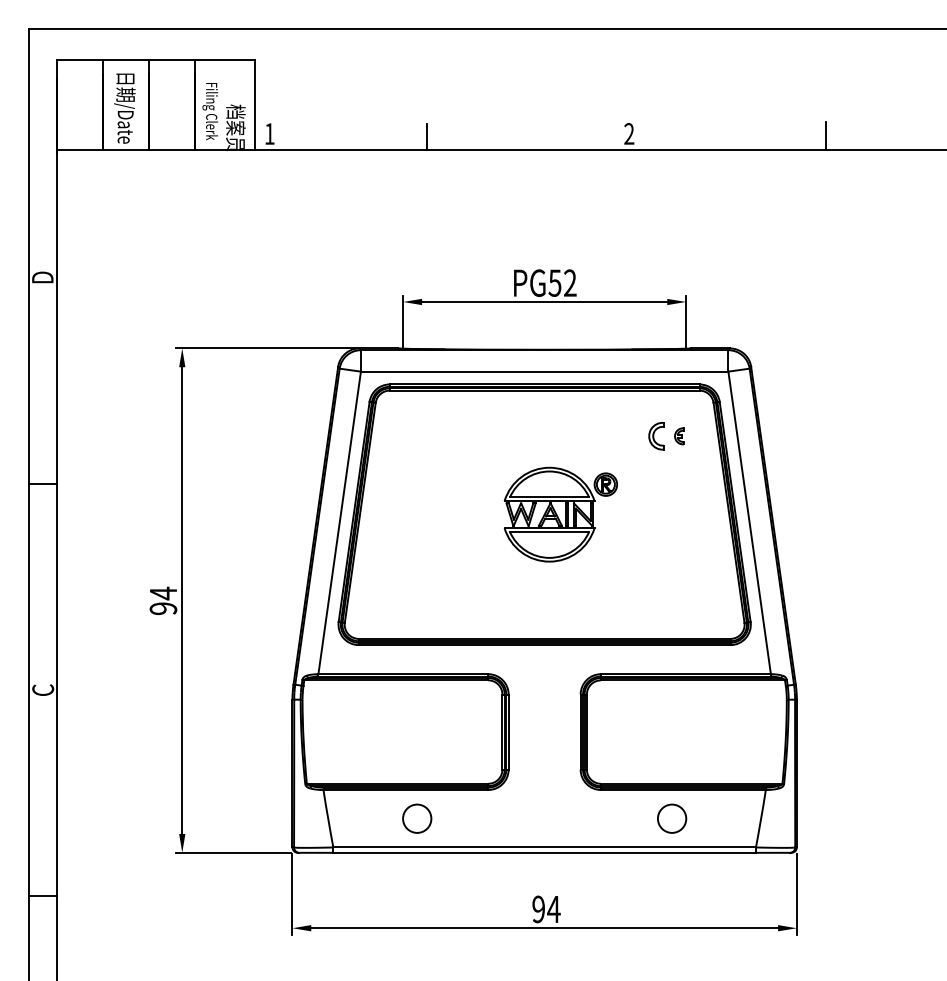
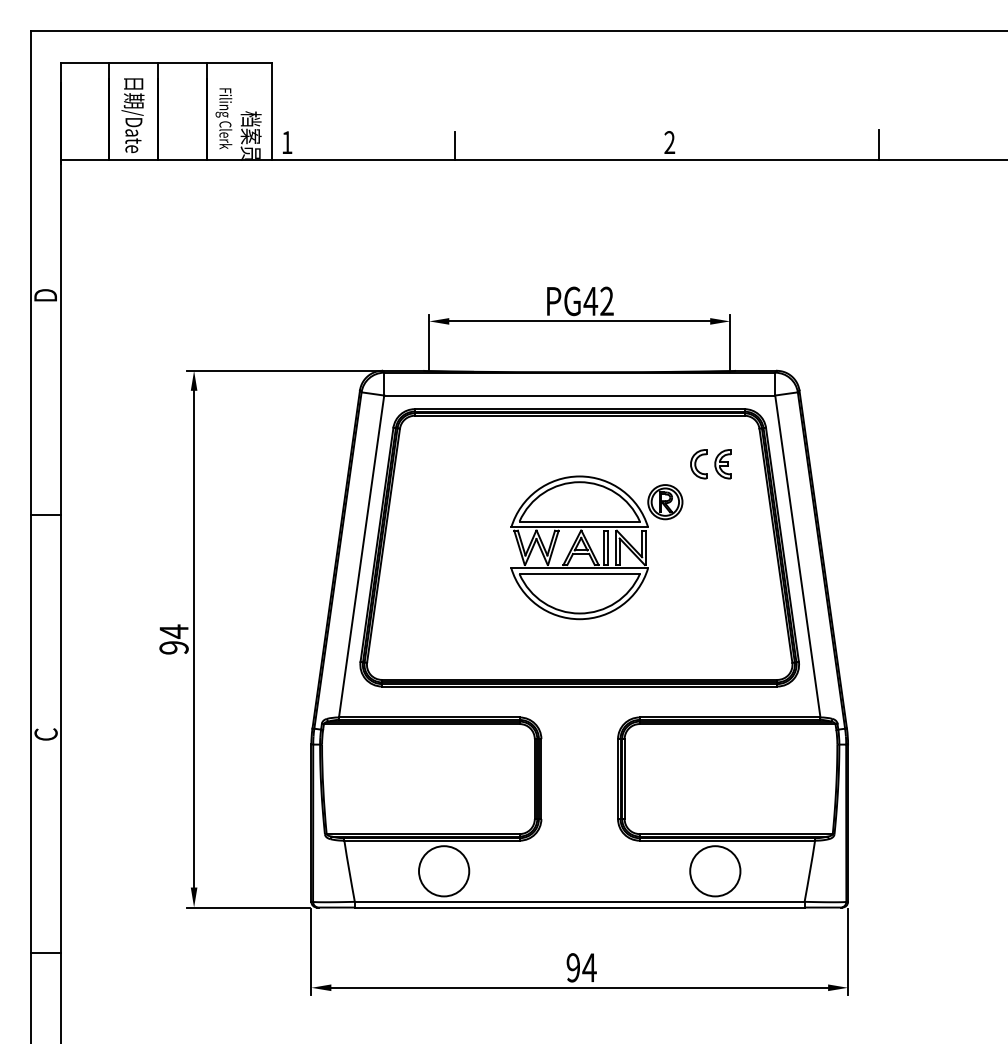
text: (554, 282) -> (590, 300), PG52 -> PG42
part: (679, 436) -> (723, 464), size x1.67
part: (560, 514) -> (596, 547), size x1.43
circle: (416, 818) -> (443, 871), size x1.67
circle: (671, 818) -> (714, 871), size x1.67

